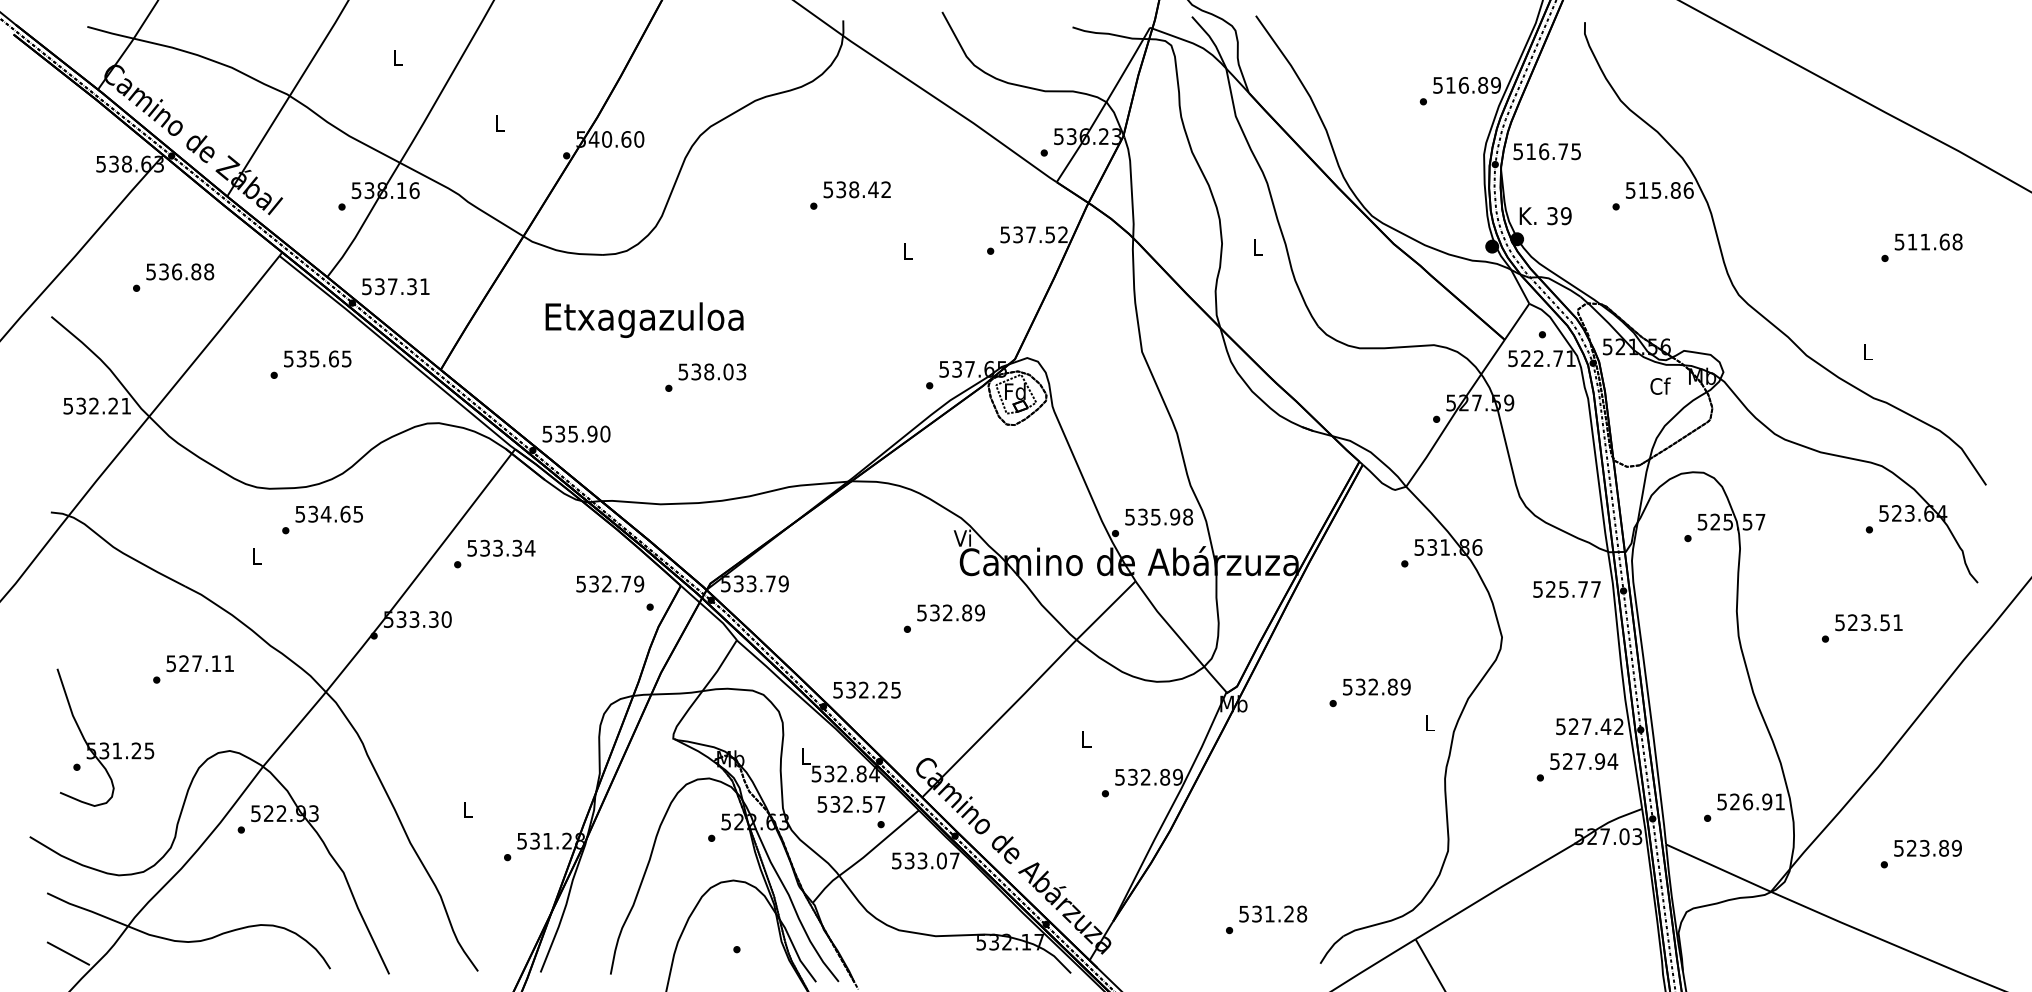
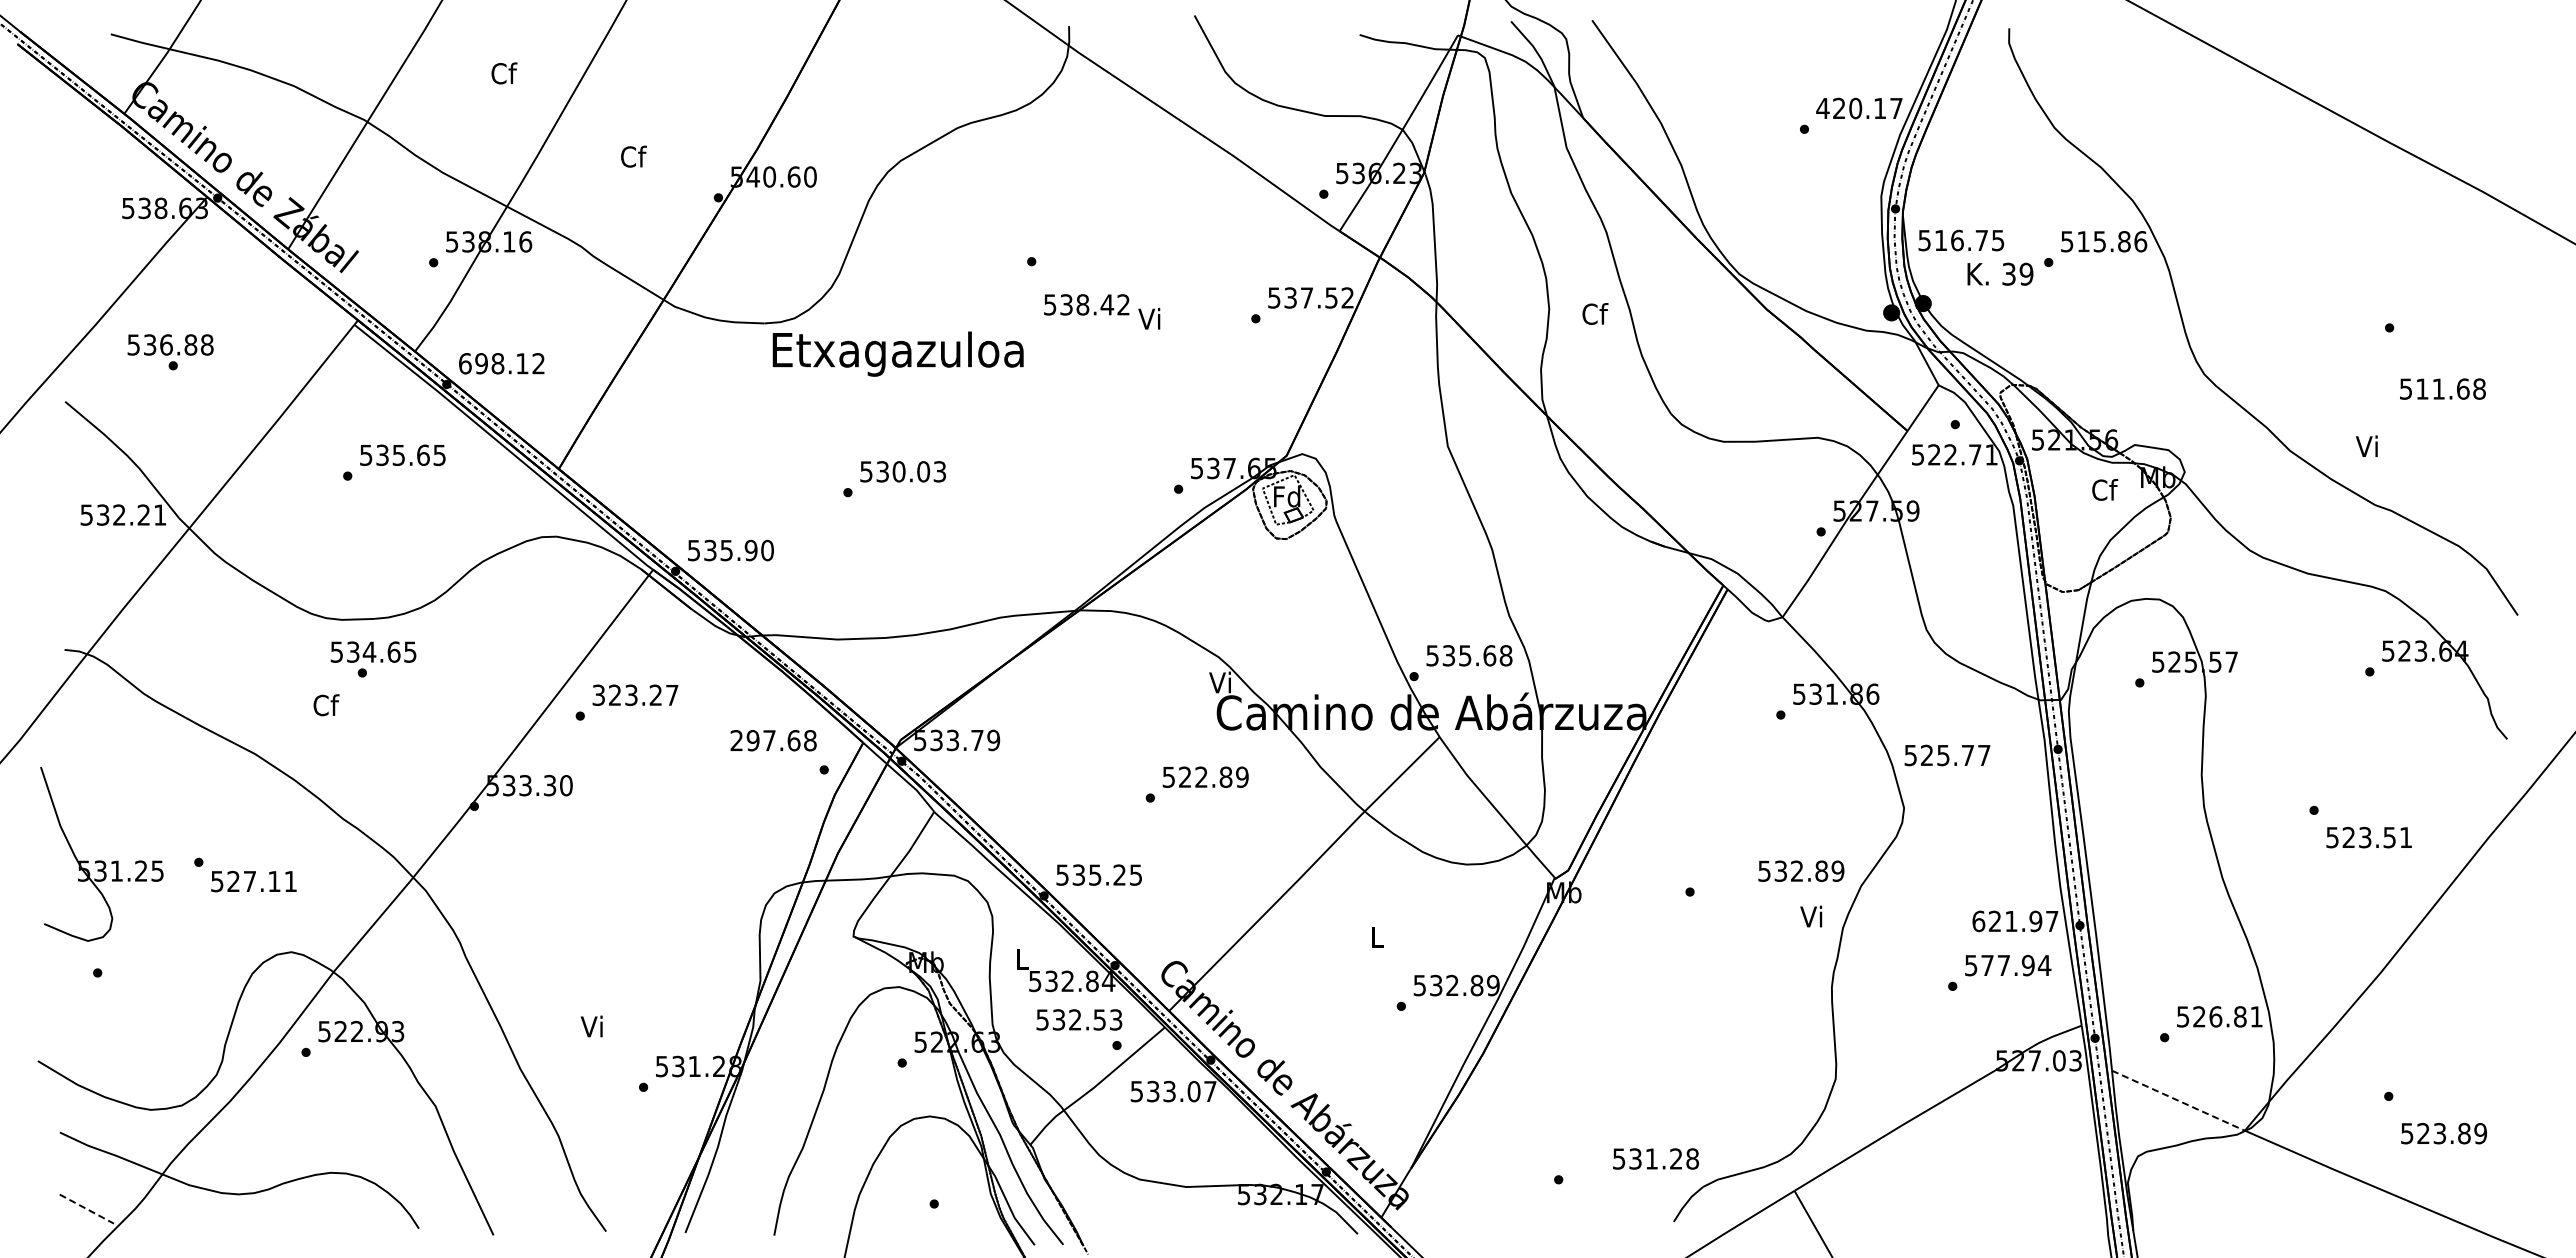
text: (397, 57) -> (504, 73), L -> Cf
text: (1466, 85) -> (1859, 108), 516.89 -> 420.17
text: (499, 123) -> (633, 156), L -> Cf
text: (1547, 151) -> (1961, 240), moved
text: (857, 189) -> (1086, 304), moved
text: (1545, 215) -> (2000, 273), moved
text: (1928, 241) -> (2442, 388), moved
text: (1258, 247) -> (1595, 313), L -> Cf
text: (906, 251) -> (1149, 318), L -> Vi
text: (180, 271) -> (170, 344), moved
text: (395, 286) -> (501, 363), 537.31 -> 698.12
text: (644, 319) -> (897, 353), moved
text: (1866, 352) -> (2366, 446), L -> Vi
text: (708, 371) -> (898, 471), 538.03 -> 530.03
text: (329, 513) -> (373, 651), moved
text: (1174, 516) -> (1489, 655), 535.98 -> 535.68
text: (501, 548) -> (635, 695), 533.34 -> 323.27
text: (257, 556) -> (326, 705), L -> Cf
text: (610, 583) -> (773, 740), 532.79 -> 297.68
text: (1567, 589) -> (1947, 755), moved
text: (935, 612) -> (1185, 776), 532.89 -> 522.89
text: (1868, 622) -> (2368, 837), moved
text: (199, 663) -> (253, 881), moved
text: (1376, 686) -> (1801, 870), moved
text: (864, 689) -> (1095, 874), 532.25 -> 535.25
text: (1428, 722) -> (1811, 916), L -> Vi
text: (1589, 726) -> (2015, 921), 527.42 -> 621.97
part: (105, 737) -> (101, 854), moved
text: (1567, 760) -> (1987, 964), 527.94 -> 577.94
text: (1766, 801) -> (2239, 1016), 526.91 -> 526.81
text: (880, 804) -> (1116, 1019), 532.57 -> 532.53
text: (466, 809) -> (591, 1026), L -> Vi
text: (1928, 848) -> (2444, 1133), moved
line: (1719, 868) -> (2179, 1101), solid -> dashed
text: (1273, 913) -> (1656, 1158), moved
line: (68, 953) -> (86, 1209), solid -> dashed

